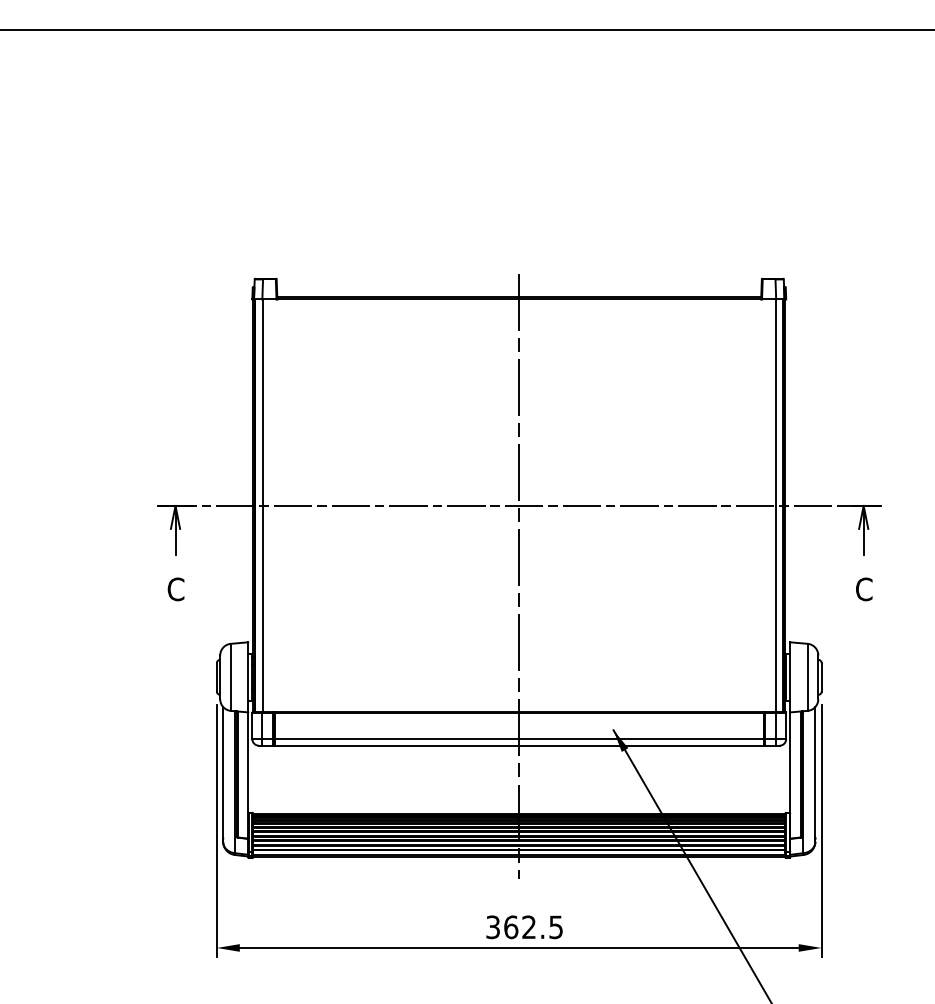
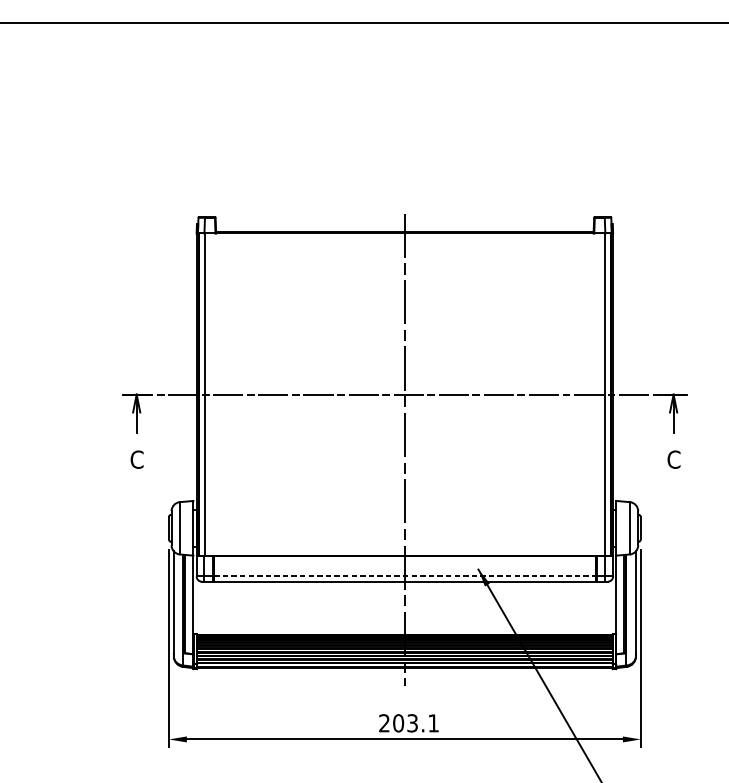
line: (519, 739) -> (405, 576), solid -> dashed
text: (524, 927) -> (408, 723), 362.5 -> 203.1

